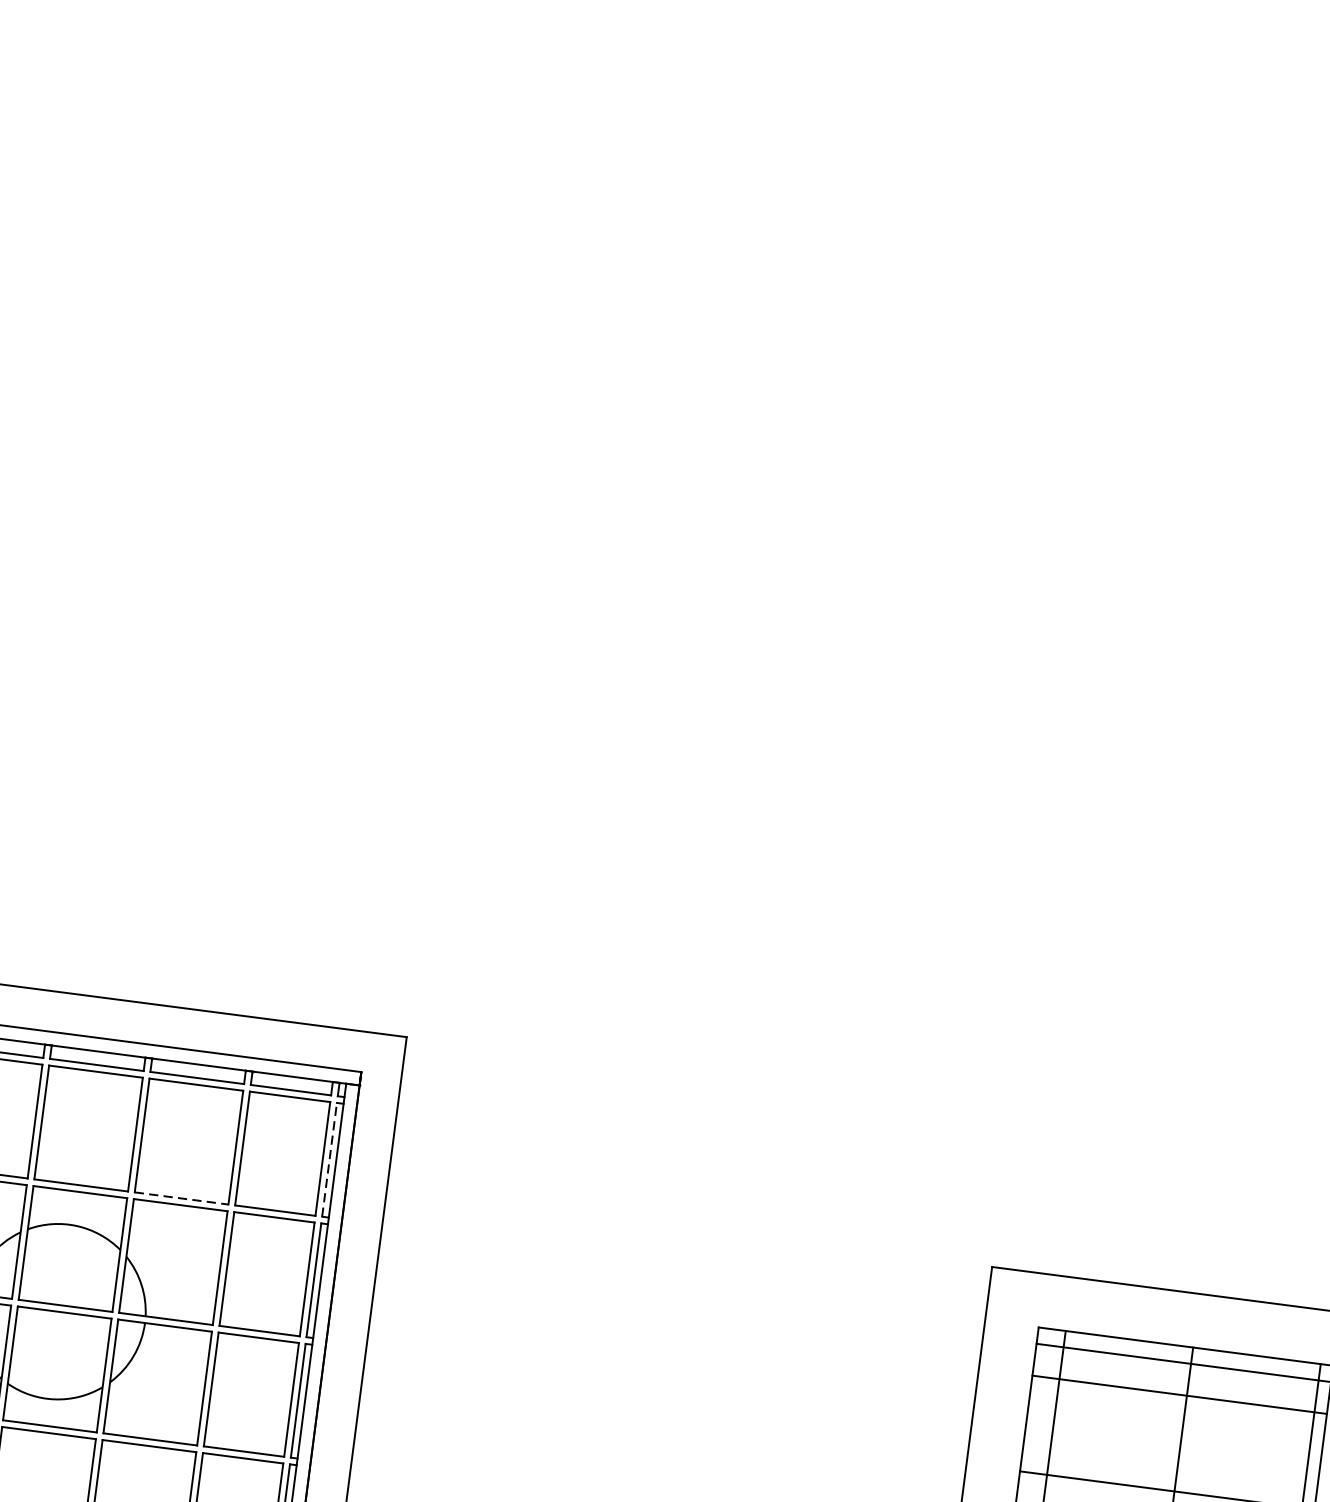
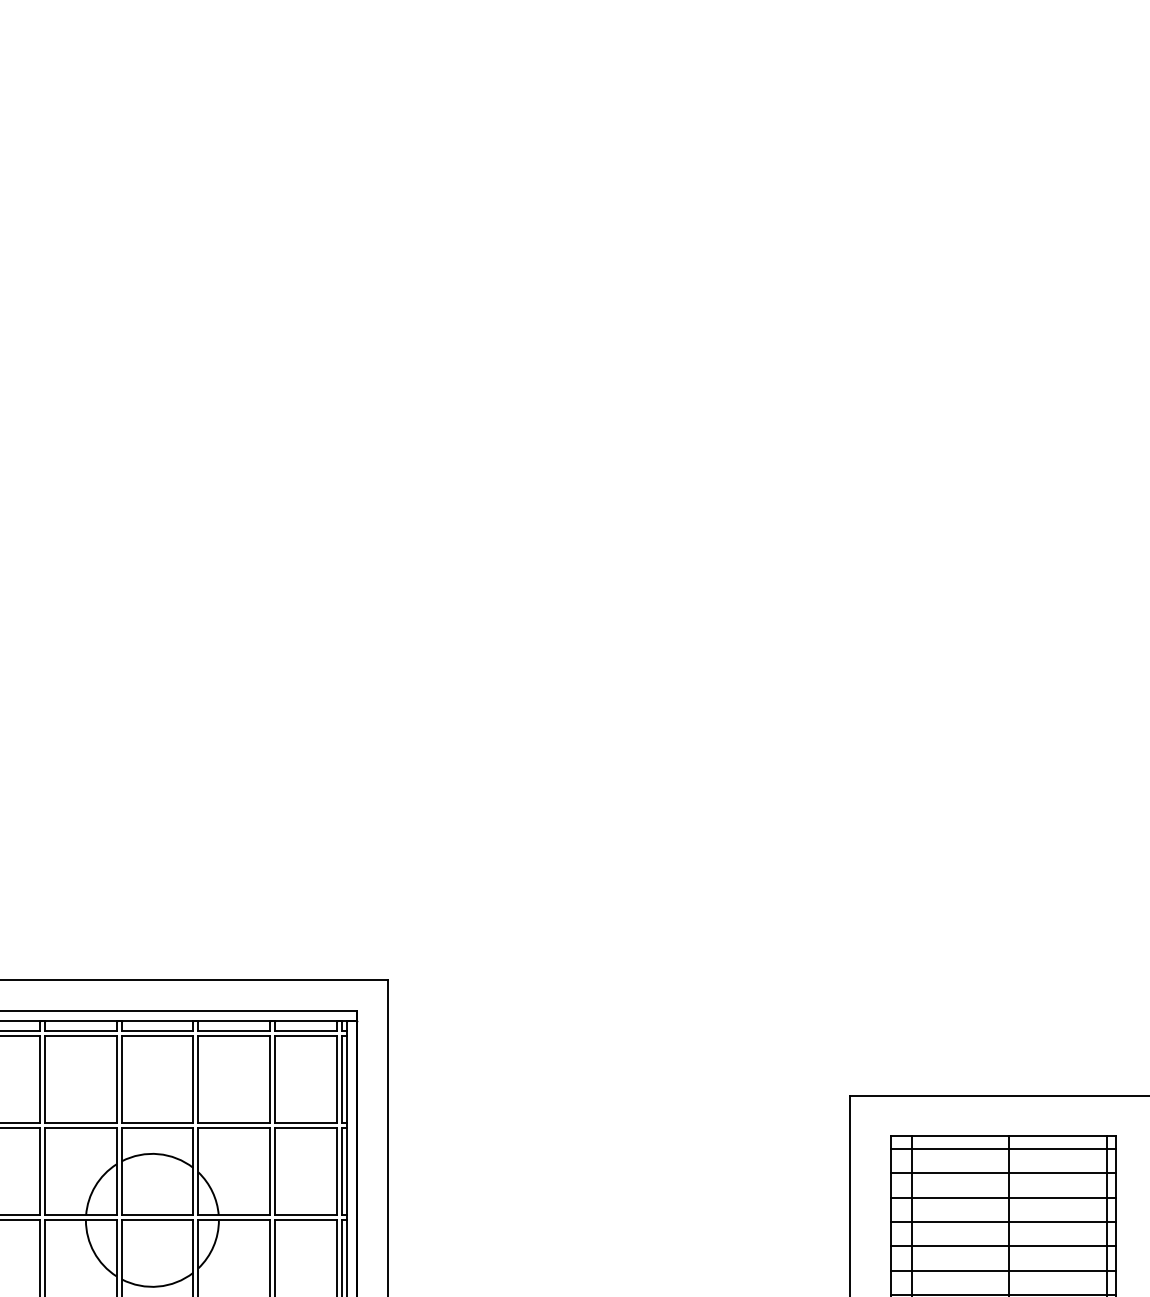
line: (329, 1159) -> (341, 1079), dashed -> solid
line: (181, 1198) -> (234, 1123), dashed -> solid
line: (1175, 1426) -> (1003, 1197), added
line: (1171, 1459) -> (1003, 1222), added

